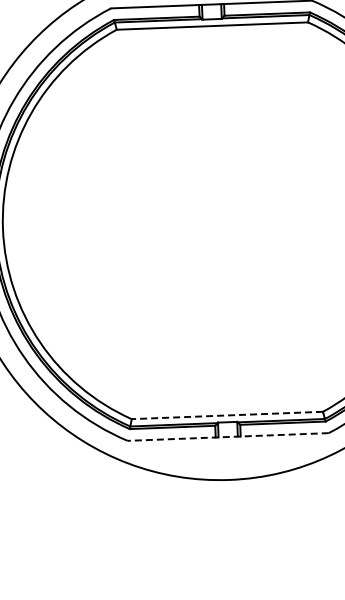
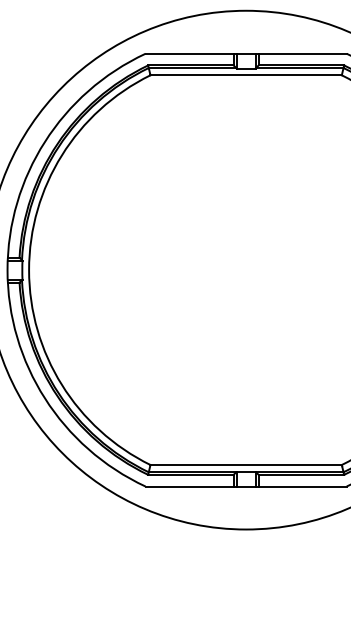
line: (227, 414) -> (246, 464), dashed -> solid
line: (228, 436) -> (246, 486), dashed -> solid

